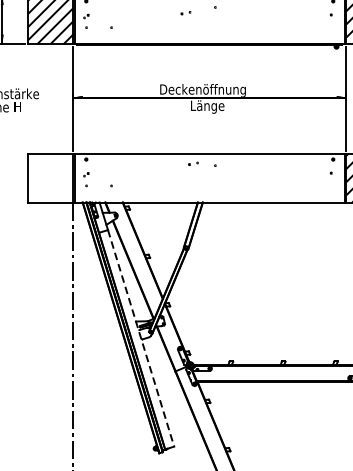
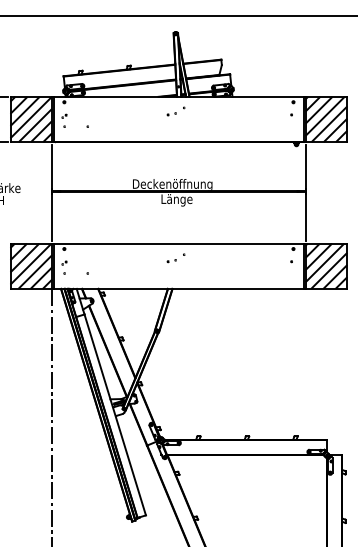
part: (185, 13) -> (171, 114), moved
part: (193, 164) -> (171, 261), moved
hatch: (50, 177) -> (31, 265), added
line: (141, 338) -> (115, 415), dashed -> solid

